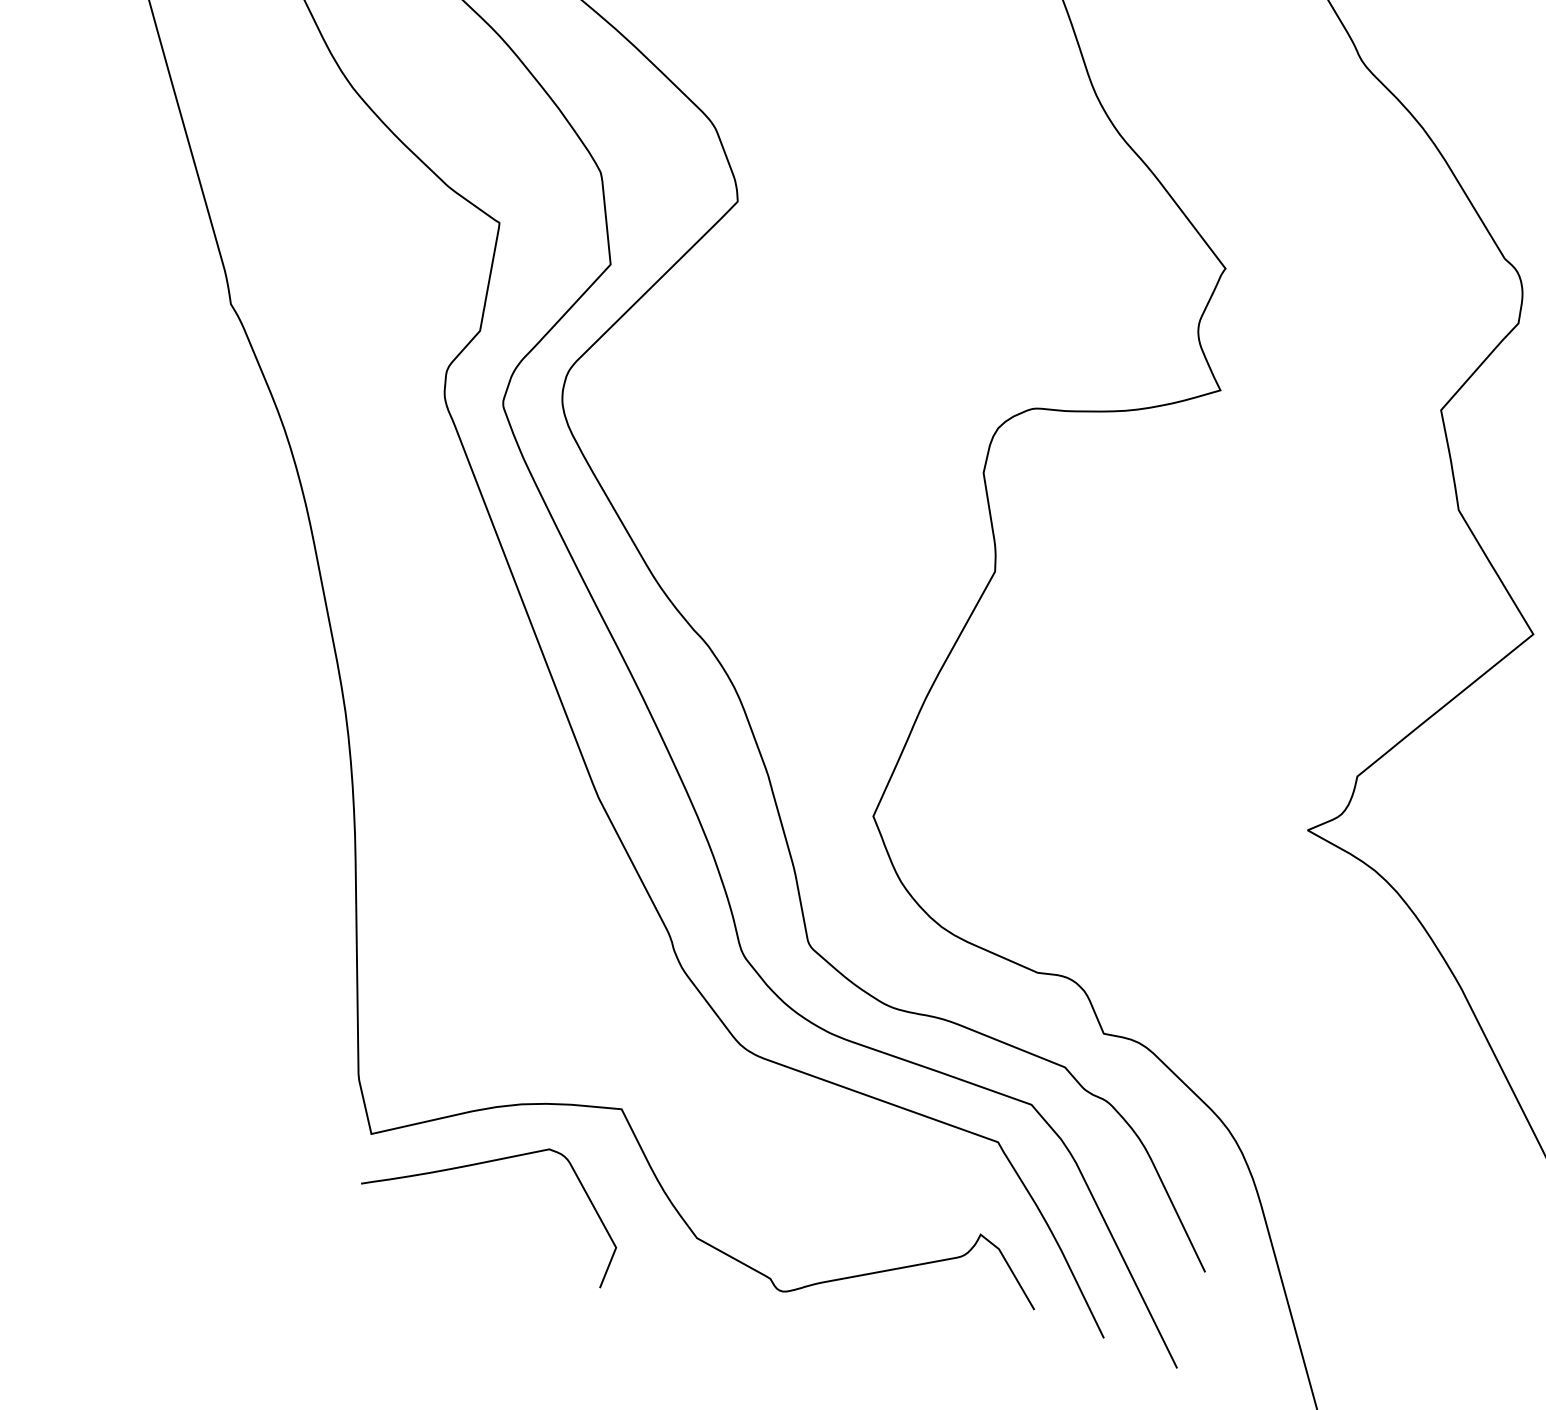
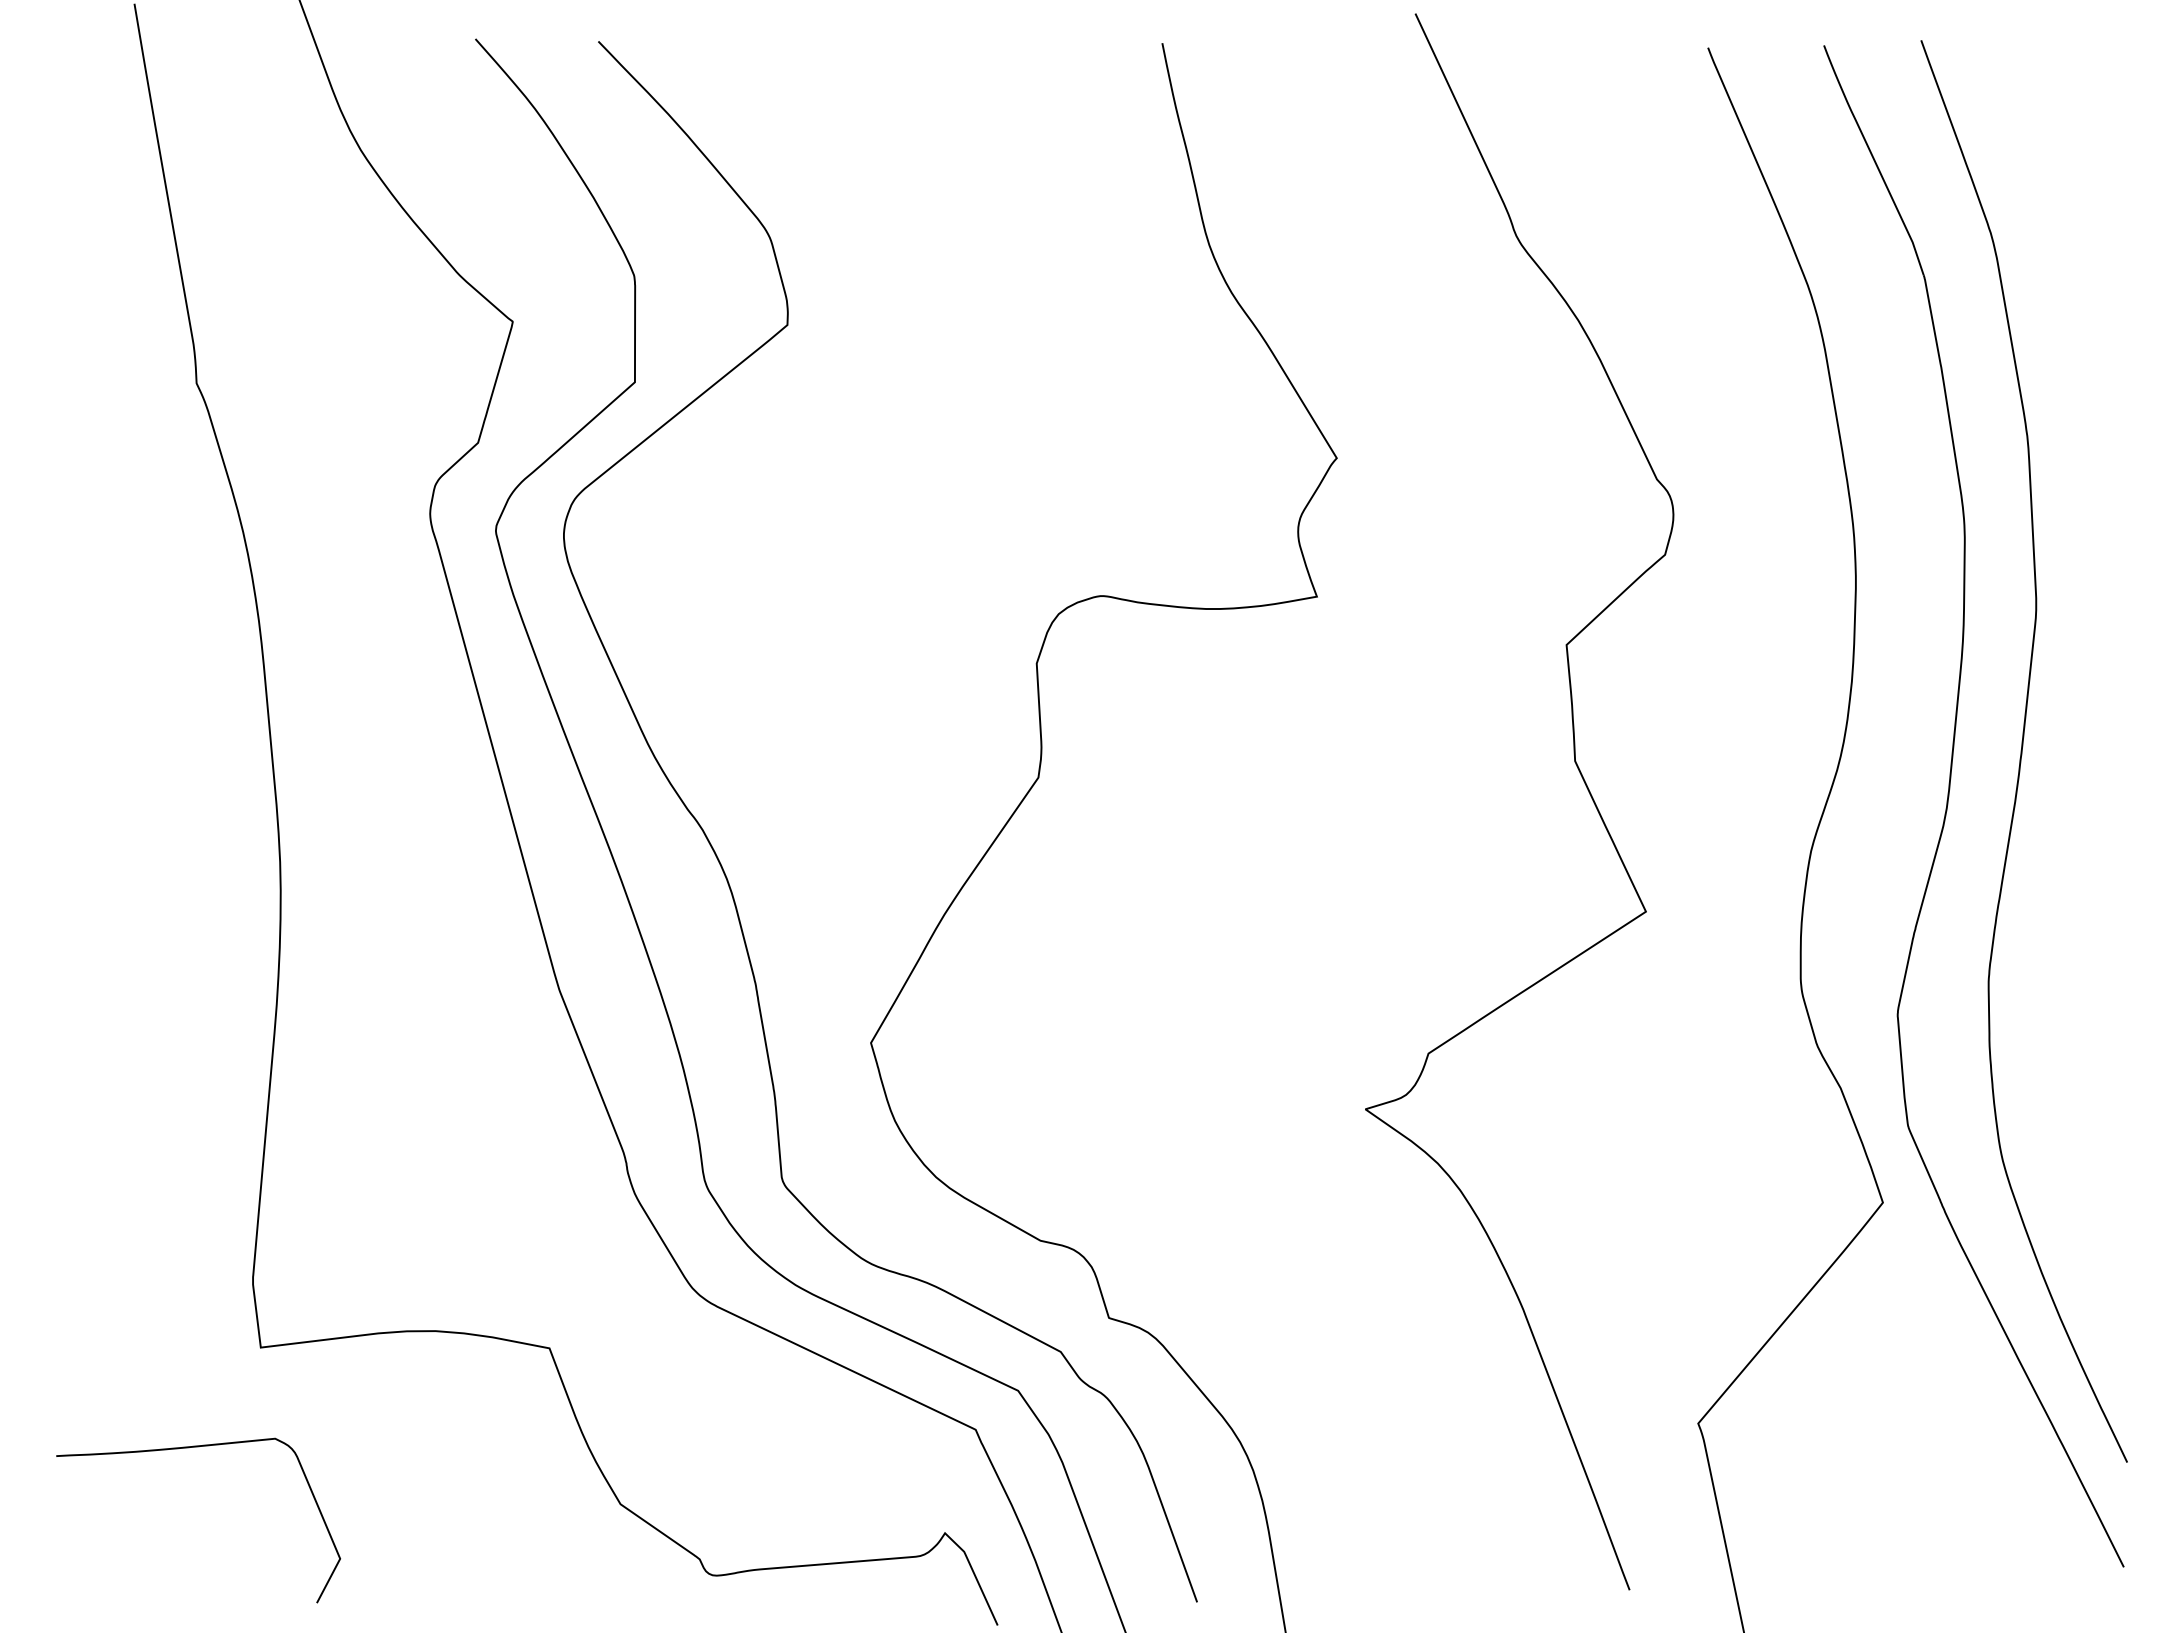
curve: (475, 1165) -> (188, 1448), moved

